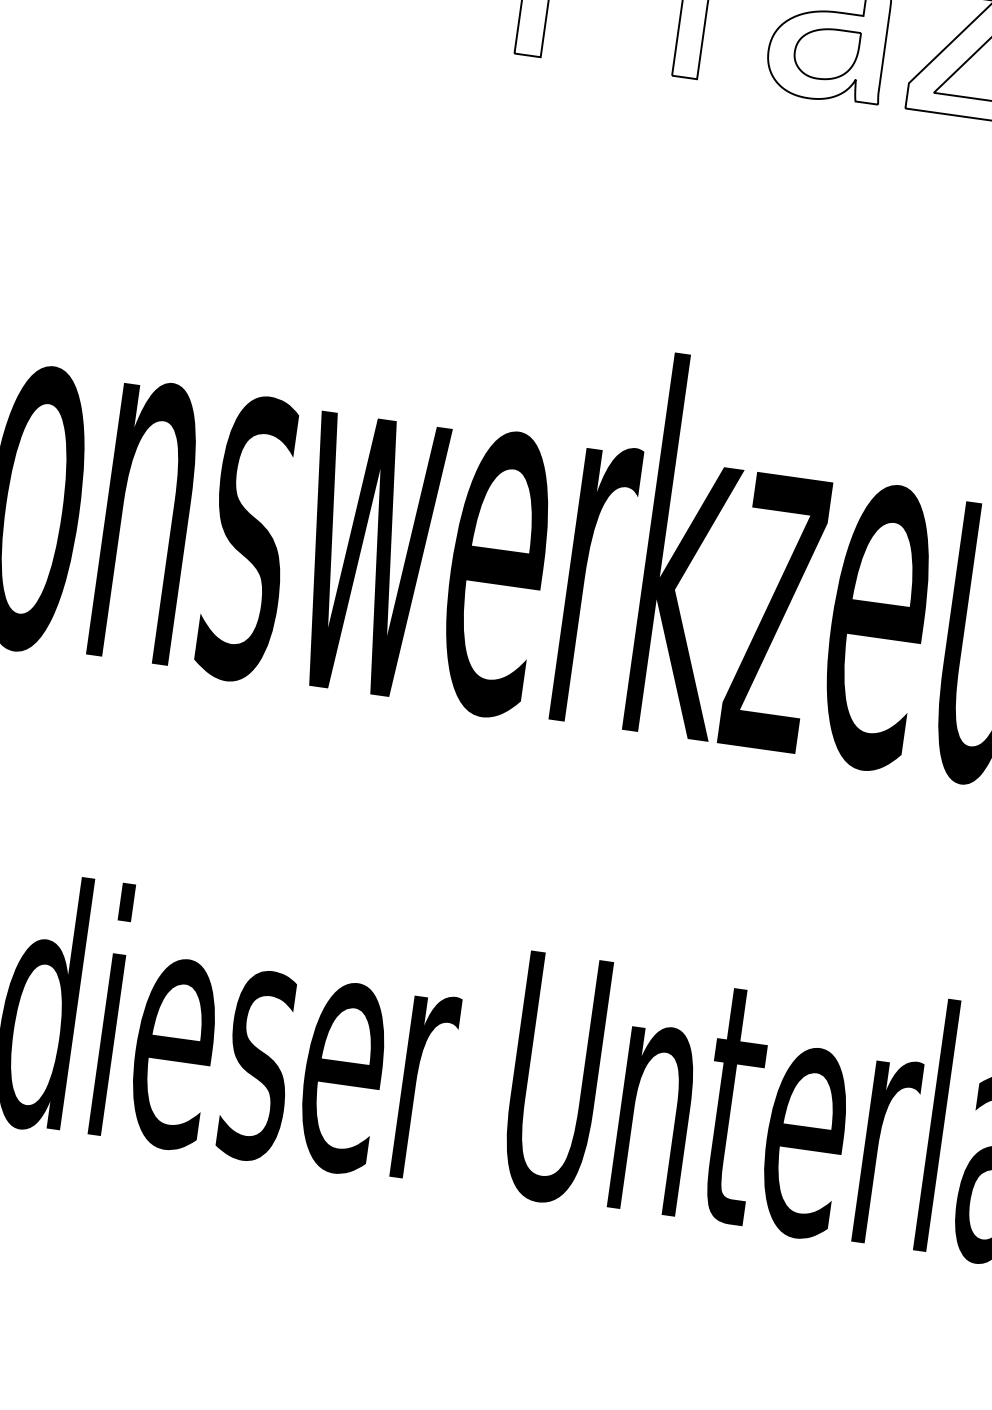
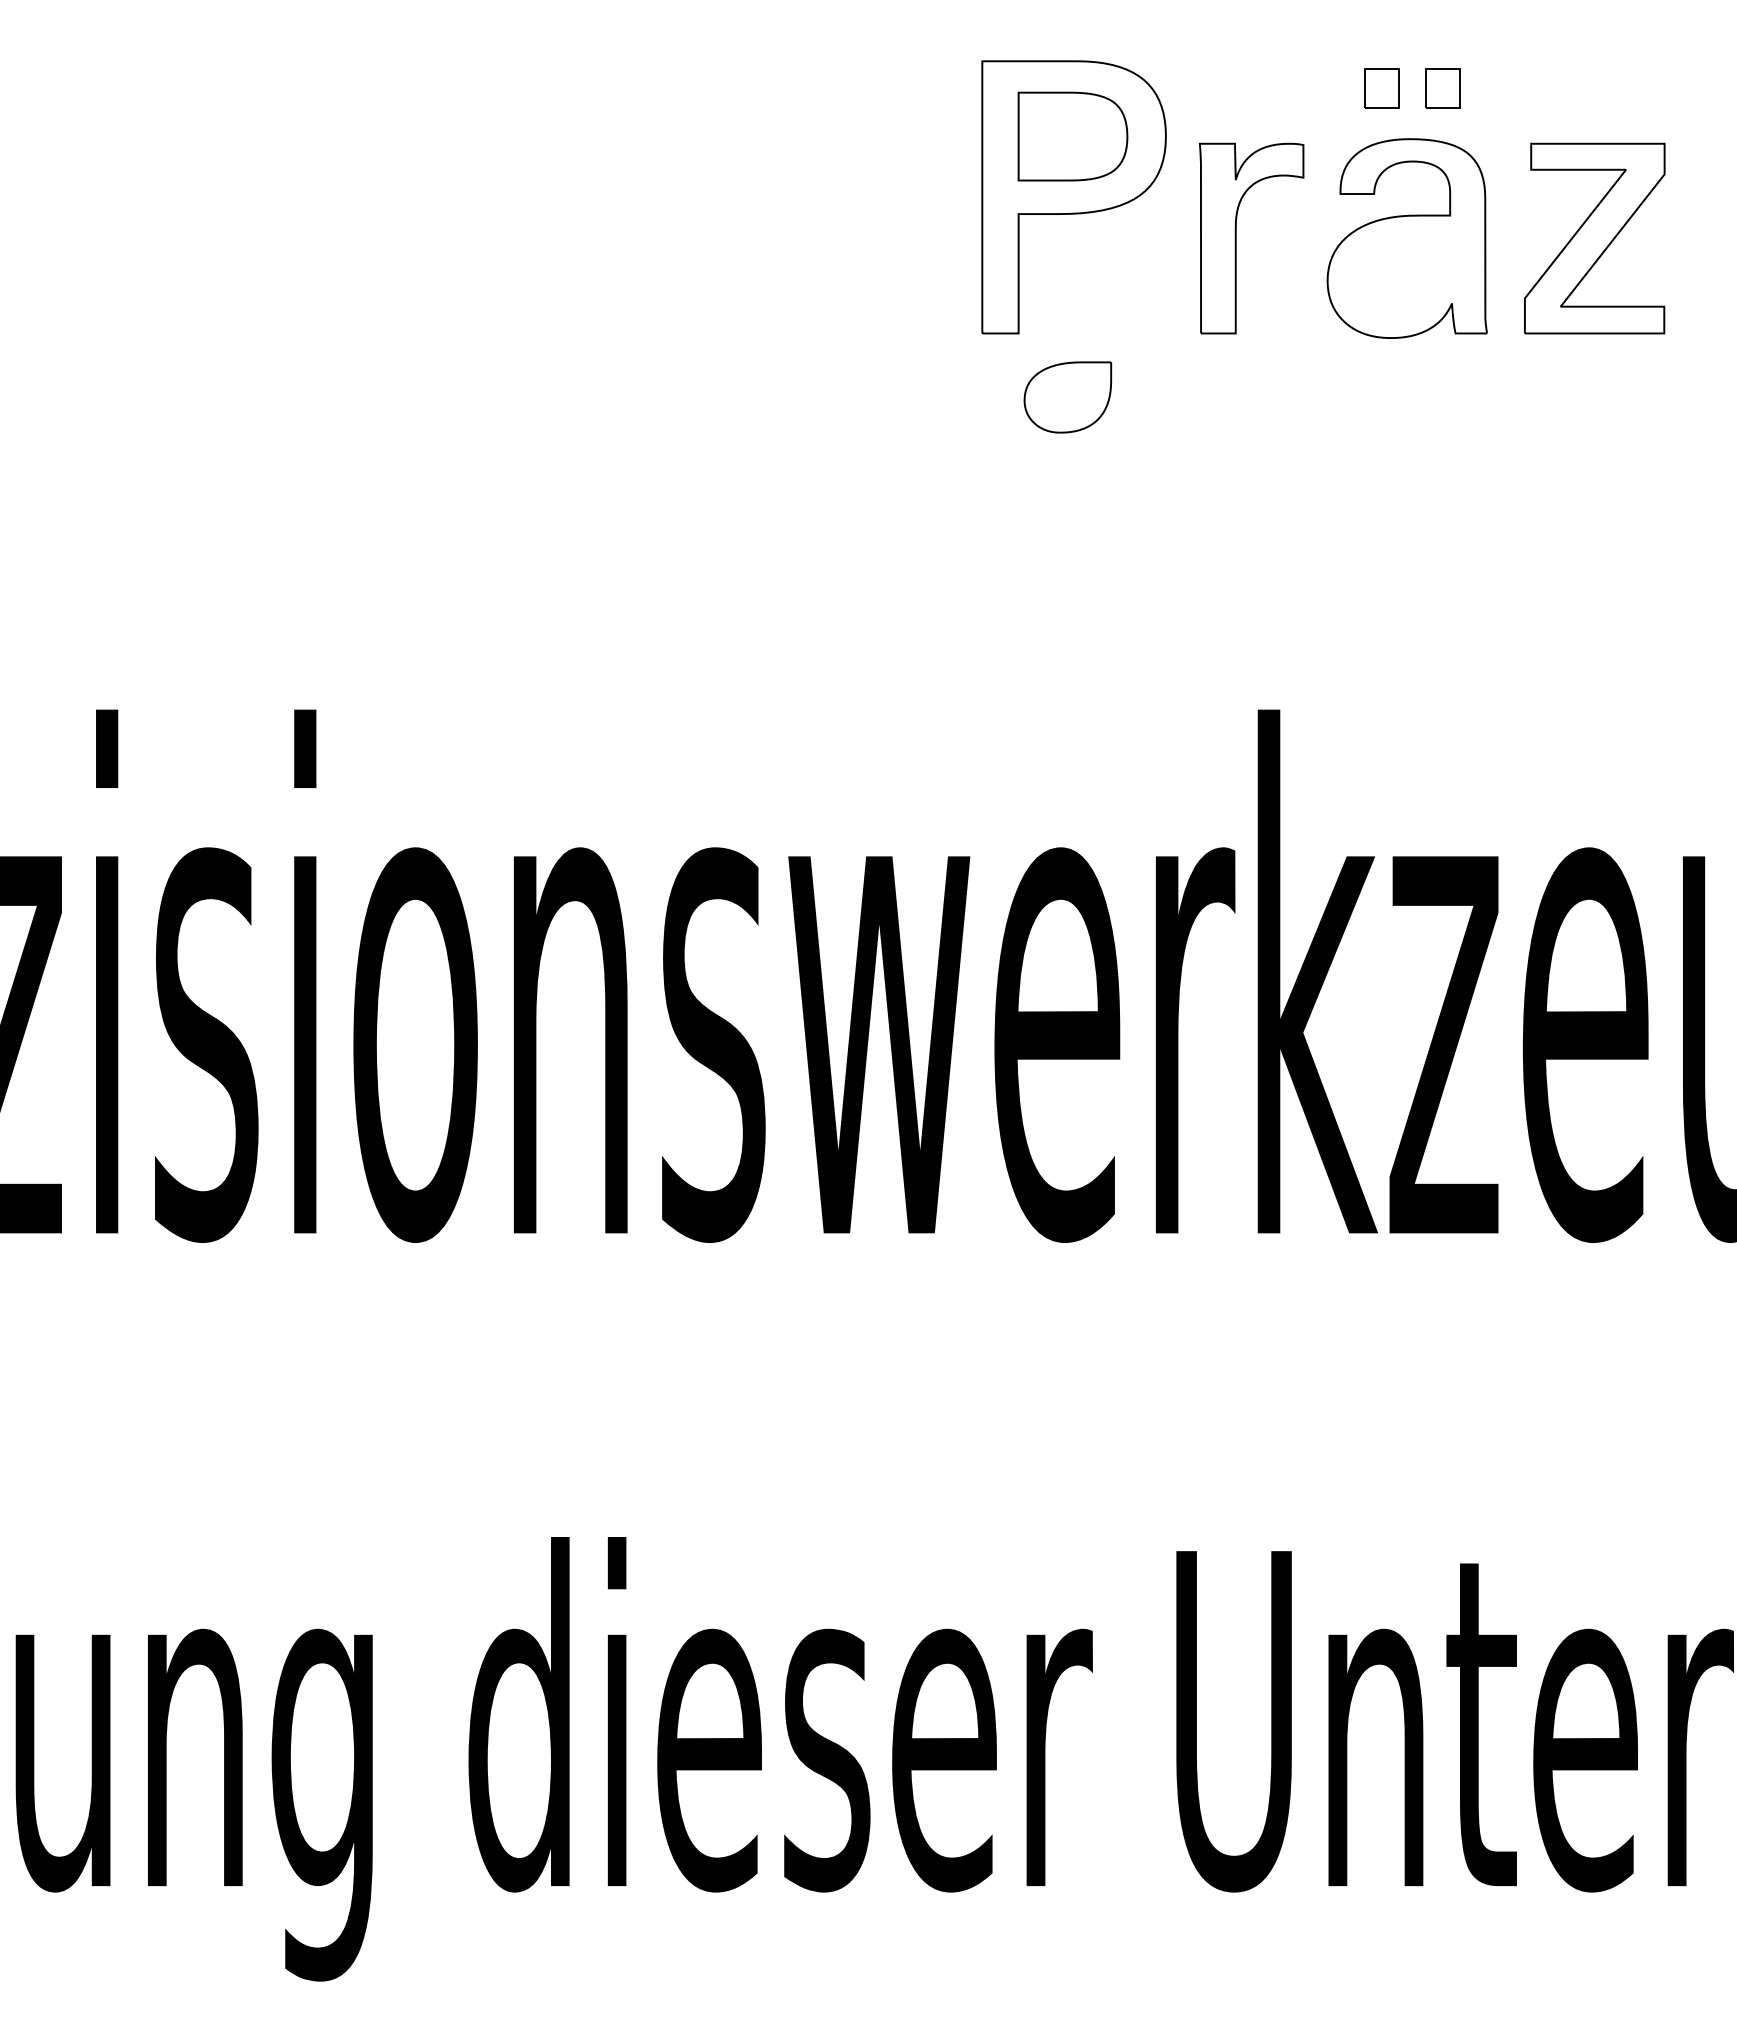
part: (826, 54) -> (1067, 397), moved

